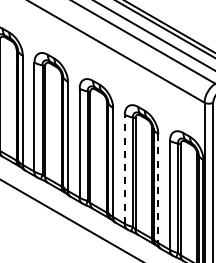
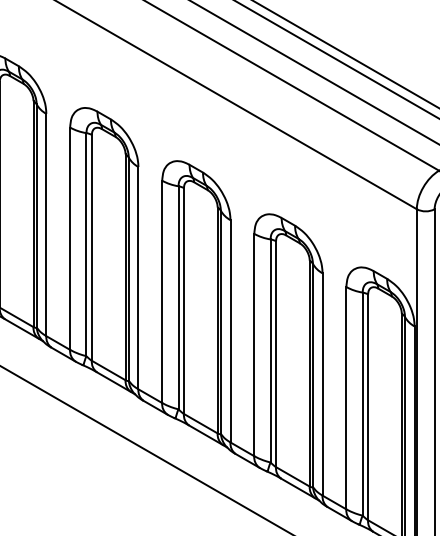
line: (124, 169) -> (253, 345), dashed -> solid
line: (158, 188) -> (322, 384), dashed -> solid

